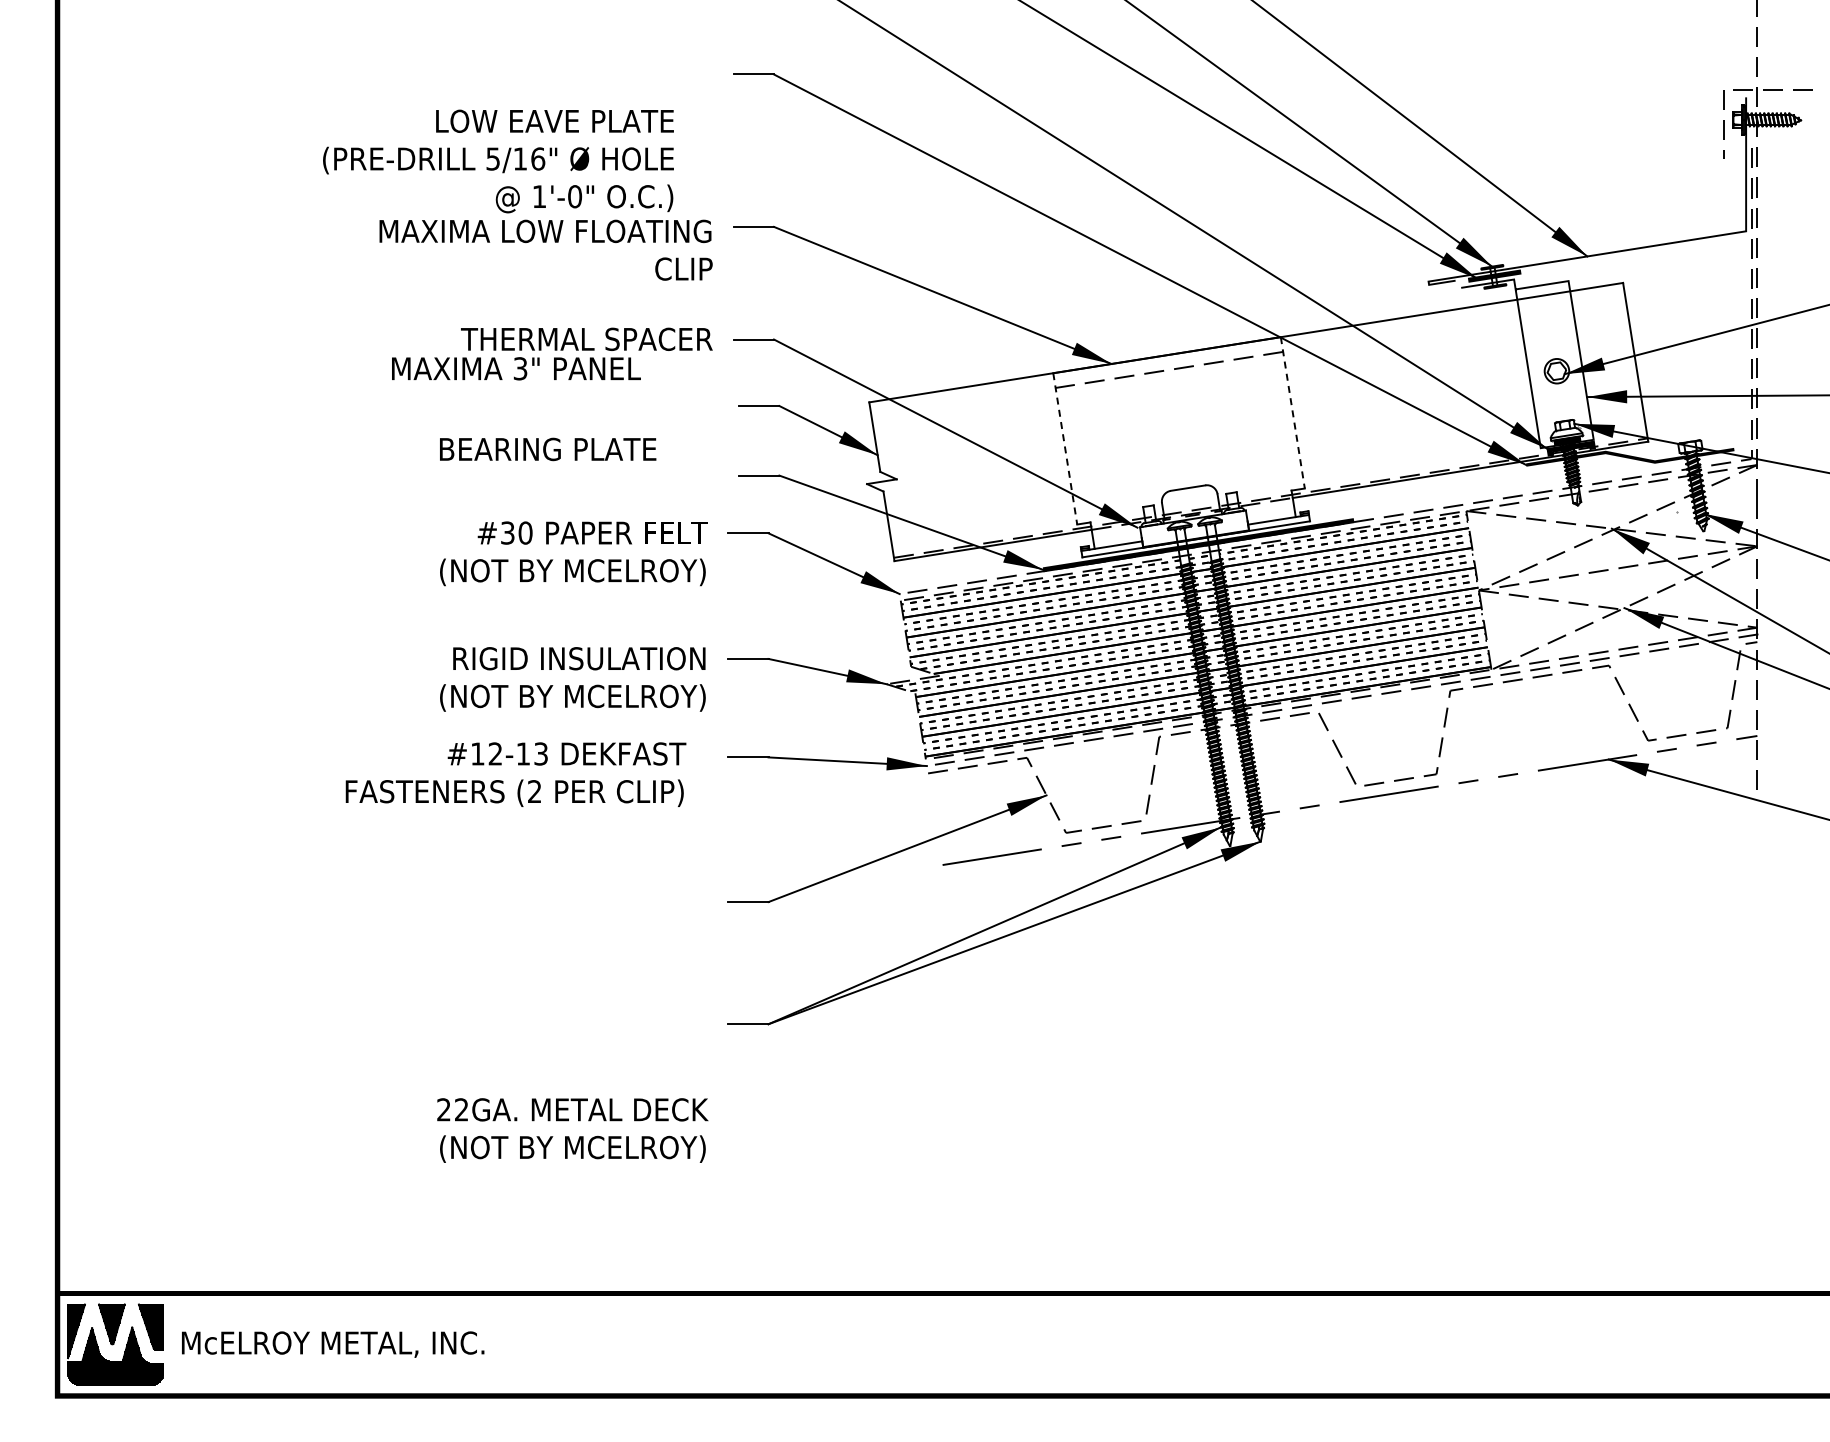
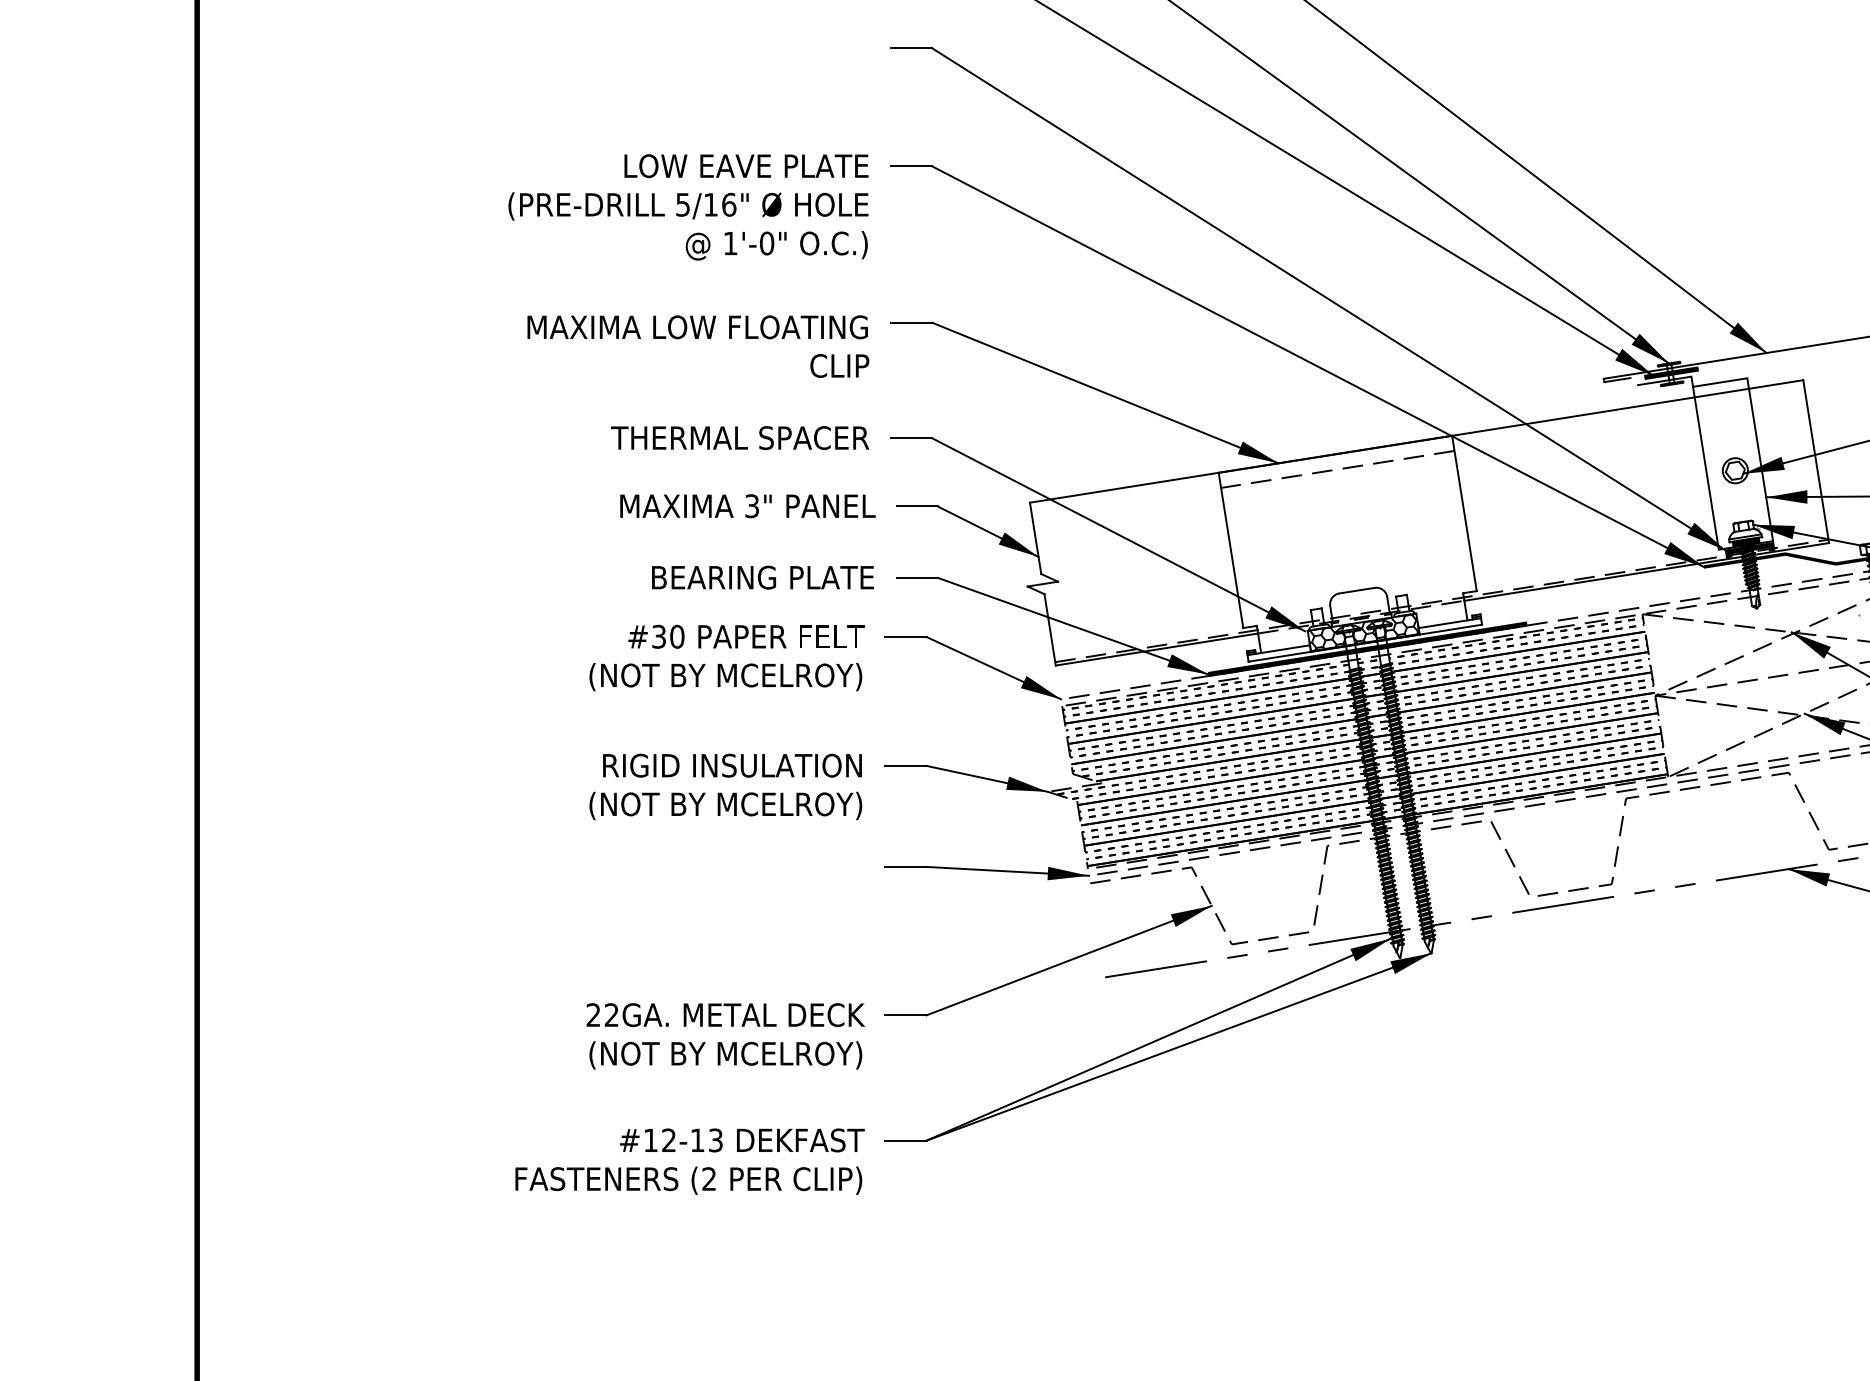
text: (498, 161) -> (688, 207), moved
text: (516, 368) -> (748, 505), moved
line: (1292, 412) -> (1464, 513), dashed -> solid
line: (1065, 448) -> (1231, 550), dashed -> solid
text: (548, 449) -> (763, 577), moved
hatch: (1194, 528) -> (1363, 632), added
text: (515, 774) -> (689, 1161), moved
text: (572, 1130) -> (725, 1036), moved

